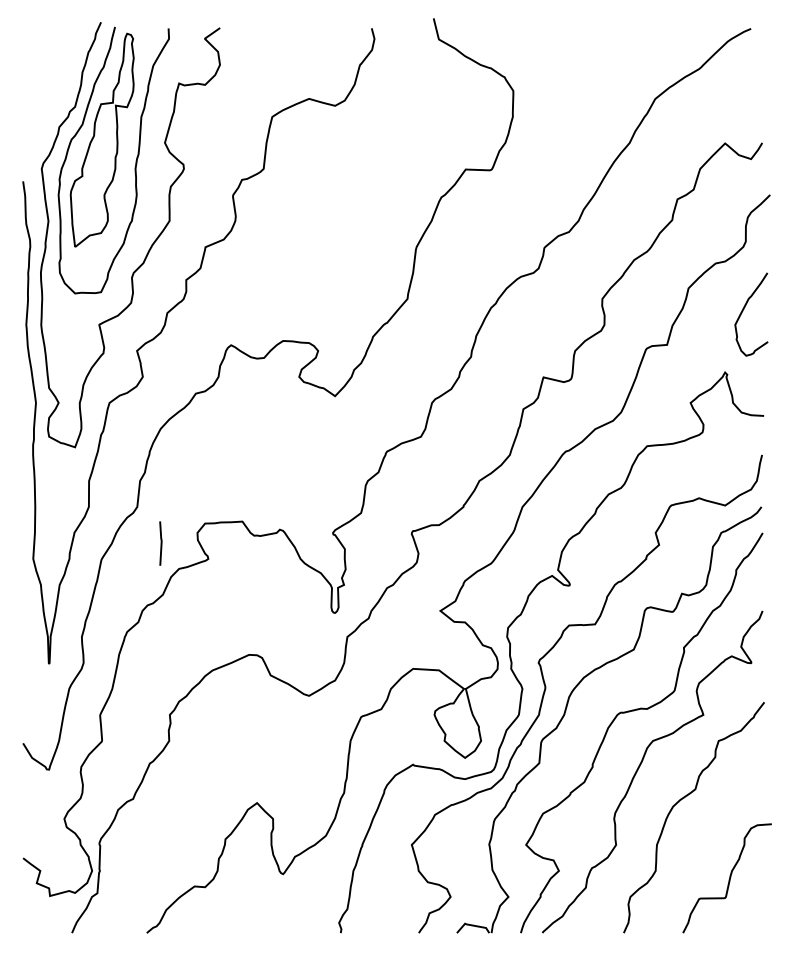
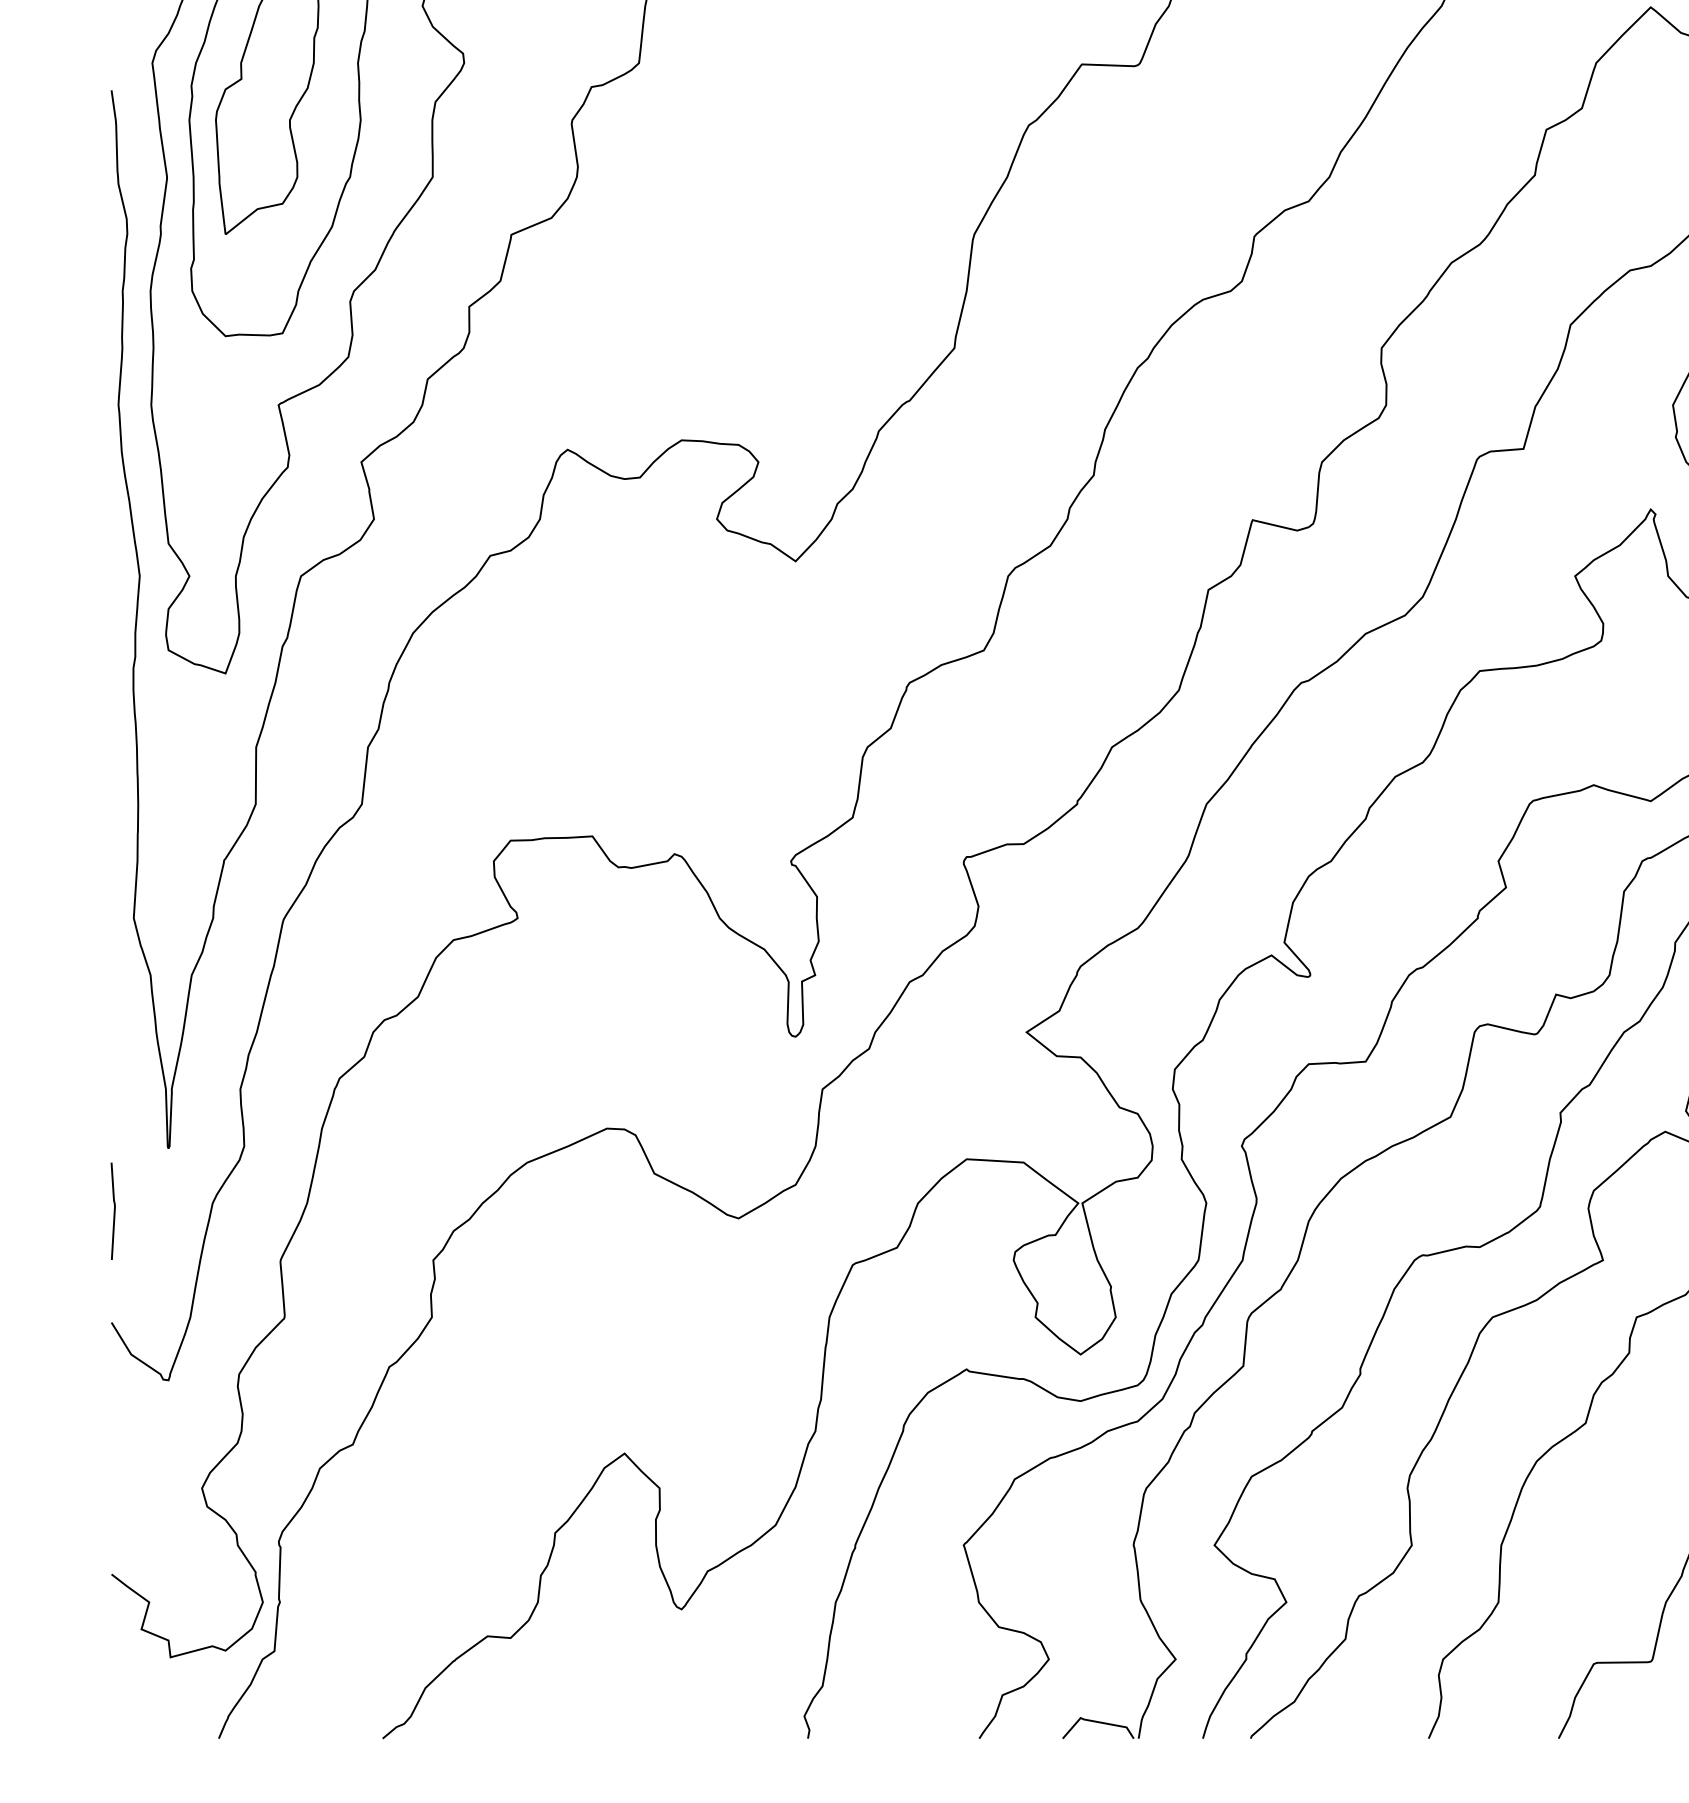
line: (160, 543) -> (112, 1211), moved

